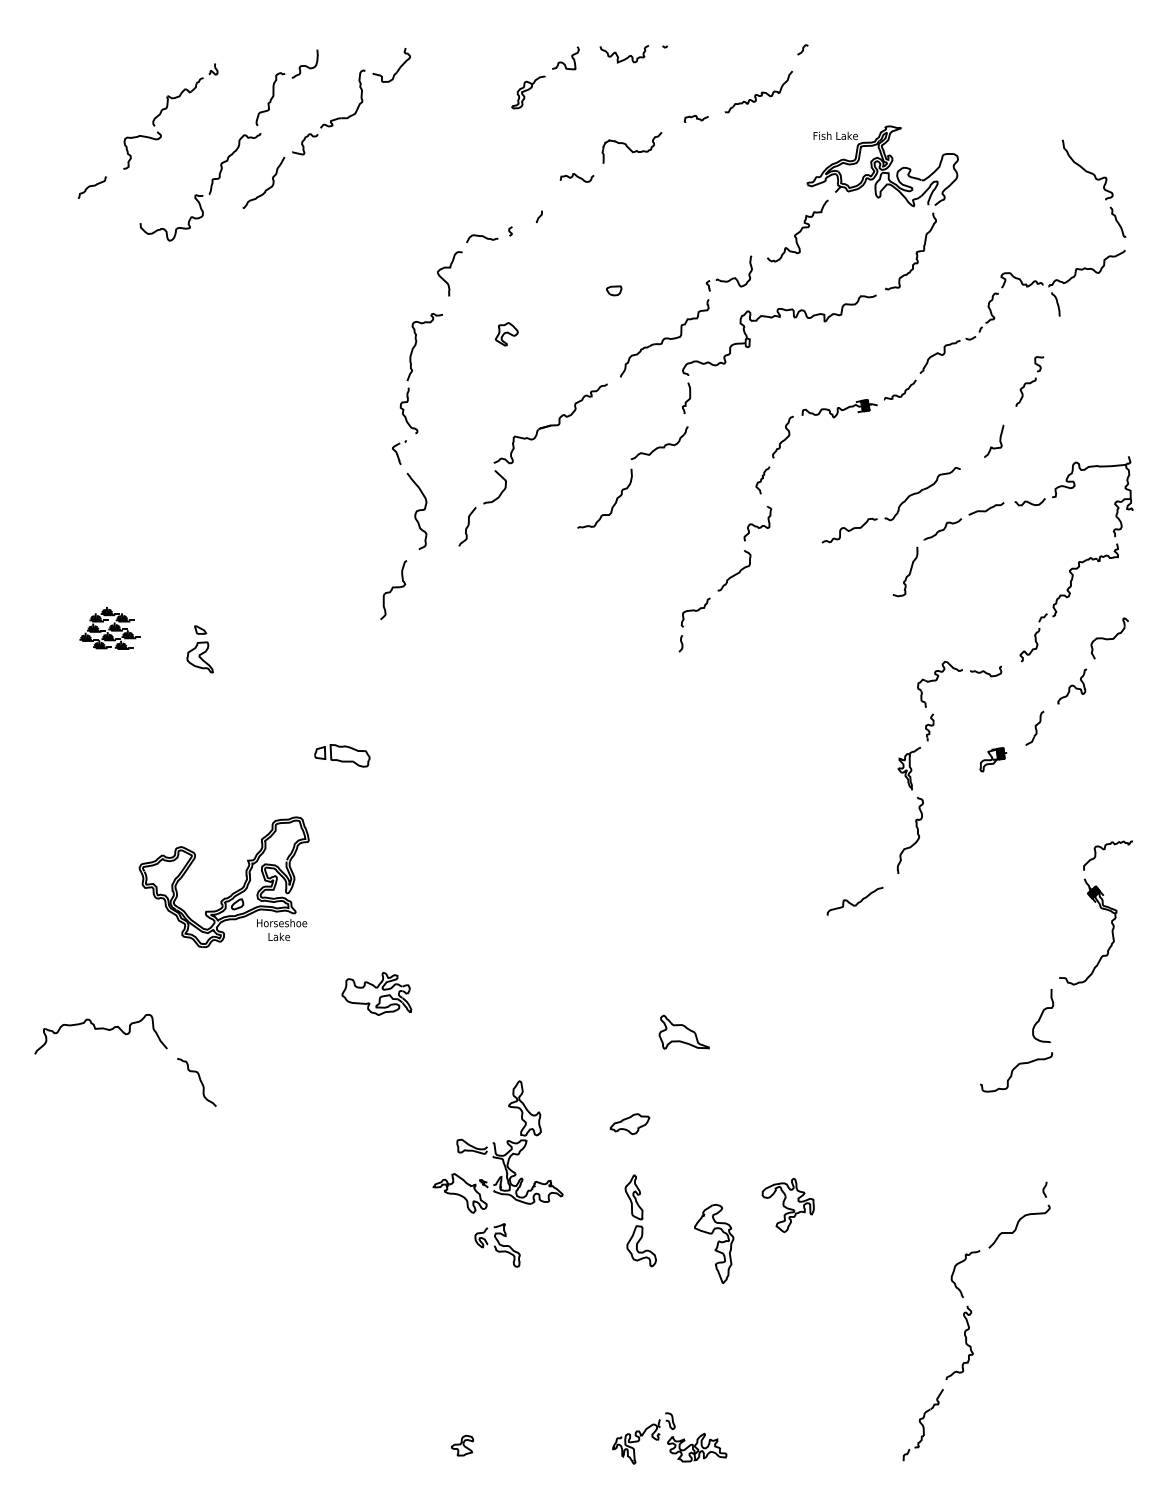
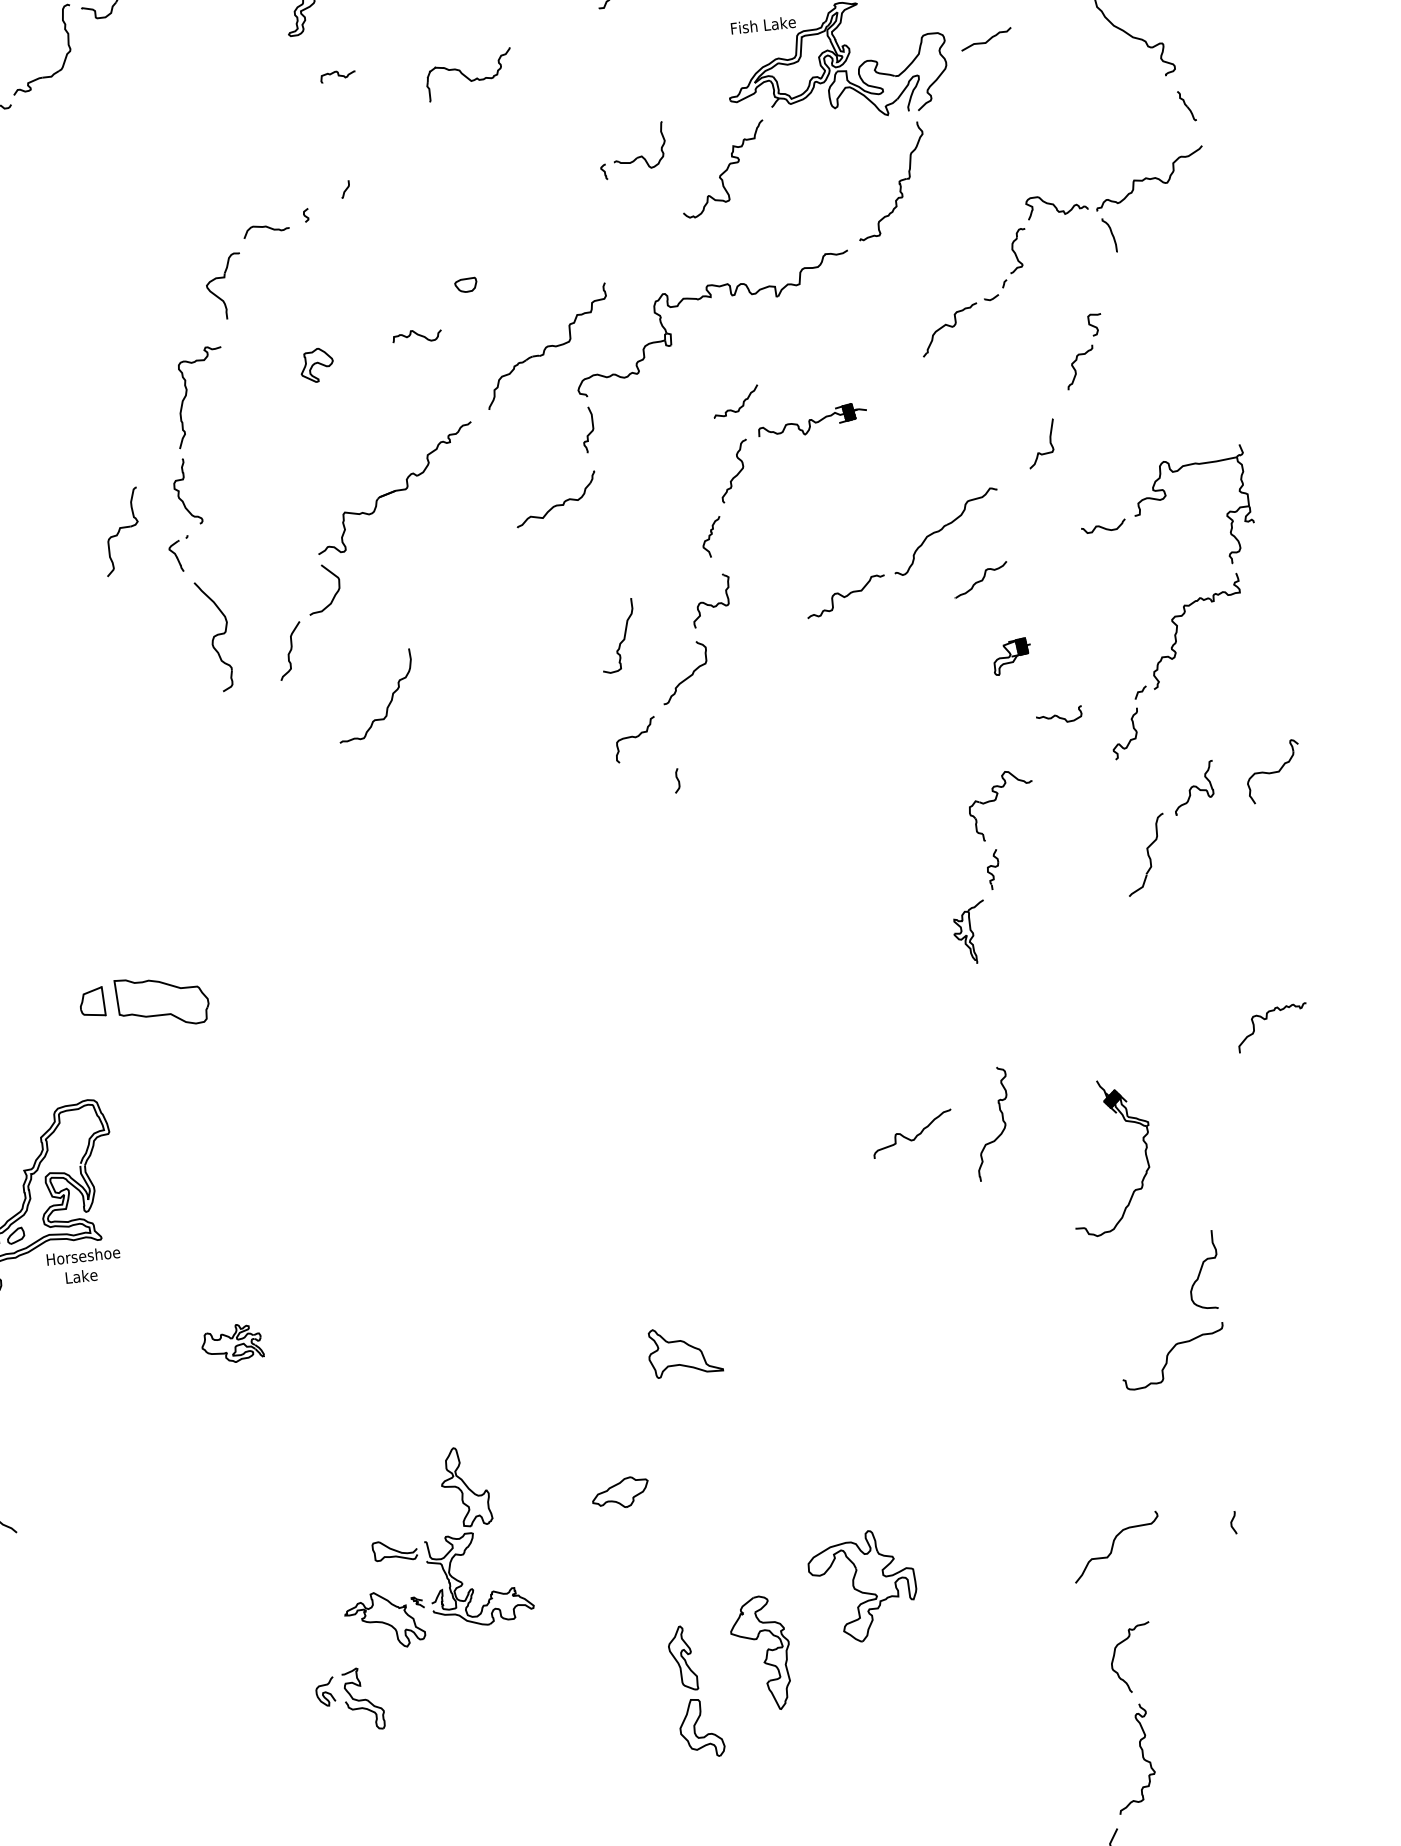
curve: (695, 117) -> (336, 74), moved
curve: (576, 177) -> (416, 335), moved
part: (1117, 221) -> (1186, 105), size x0.7
part: (728, 273) -> (631, 150), moved
curve: (904, 390) -> (742, 401), moved
curve: (612, 505) -> (387, 704), moved
curve: (987, 508) -> (987, 38), moved
curve: (909, 571) -> (623, 635), moved
part: (393, 590) -> (121, 532), moved
part: (1109, 638) -> (1273, 771), moved
curve: (680, 642) -> (675, 779), moved
curve: (985, 671) -> (1058, 715), moved
part: (1034, 727) -> (1145, 853), size x1.6
part: (342, 755) -> (144, 1002), size x1.6
part: (993, 759) -> (1012, 656), moved
curve: (917, 835) -> (1002, 1122), moved
part: (1111, 931) -> (1144, 1153), moved
part: (376, 993) -> (231, 1343), size x0.6
part: (787, 1204) -> (861, 1584), size x1.4
part: (640, 1220) -> (695, 1691), moved
curve: (1017, 1226) -> (1113, 1547), moved
part: (497, 1245) -> (349, 1700), moved

